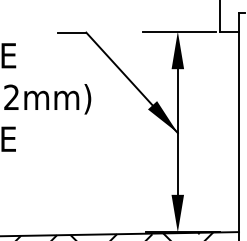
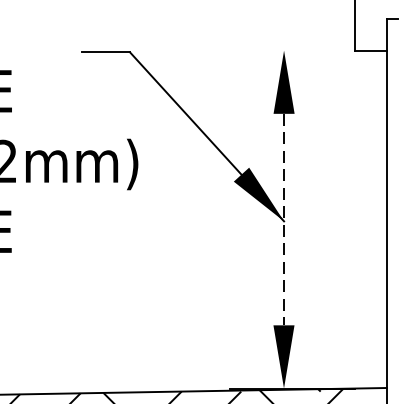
line: (179, 31) -> (286, 50), removed
line: (177, 132) -> (283, 220), solid -> dashed

